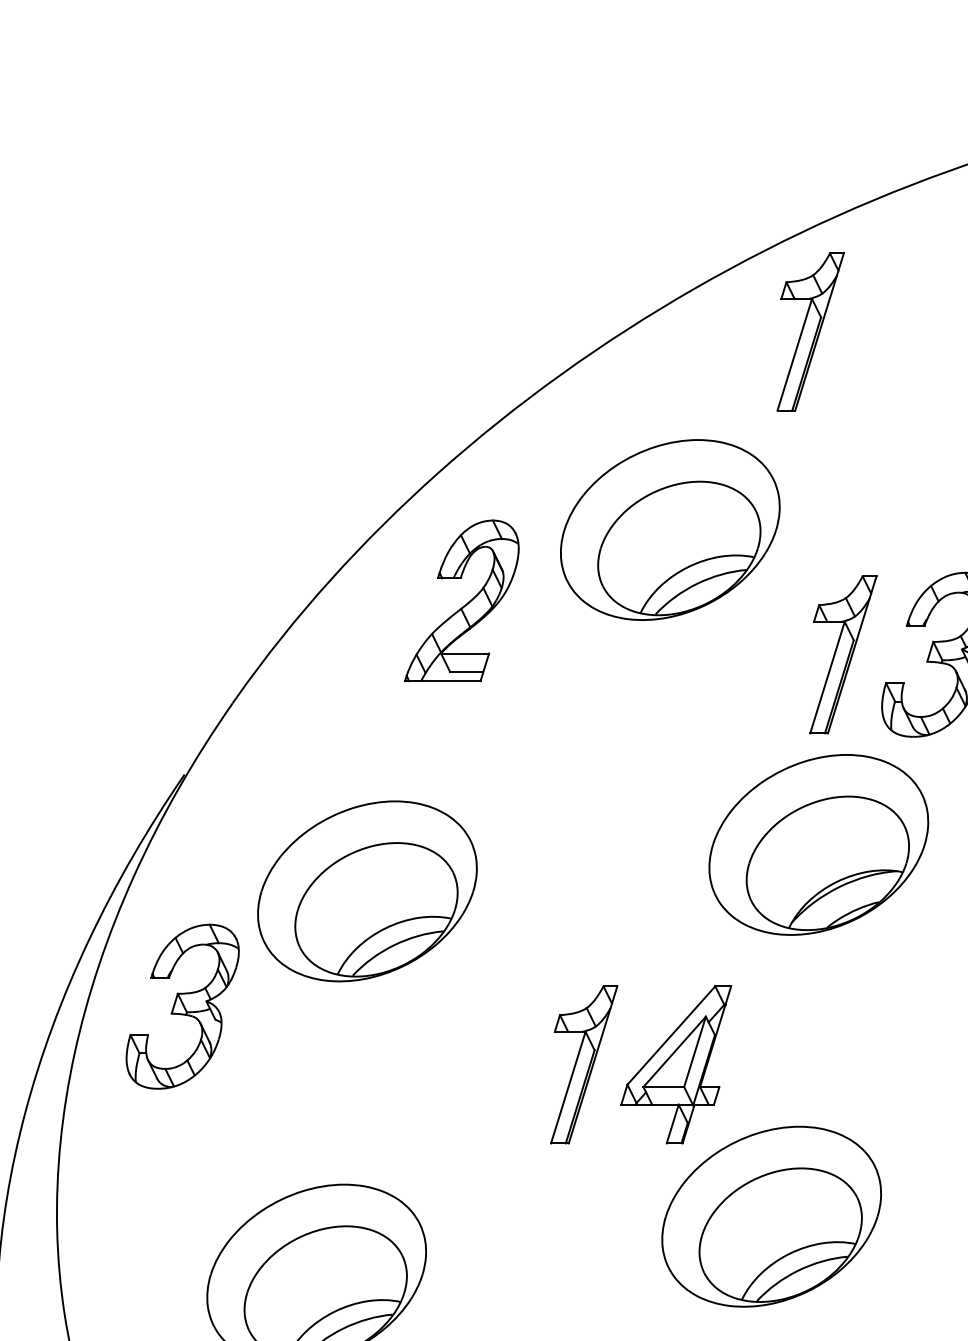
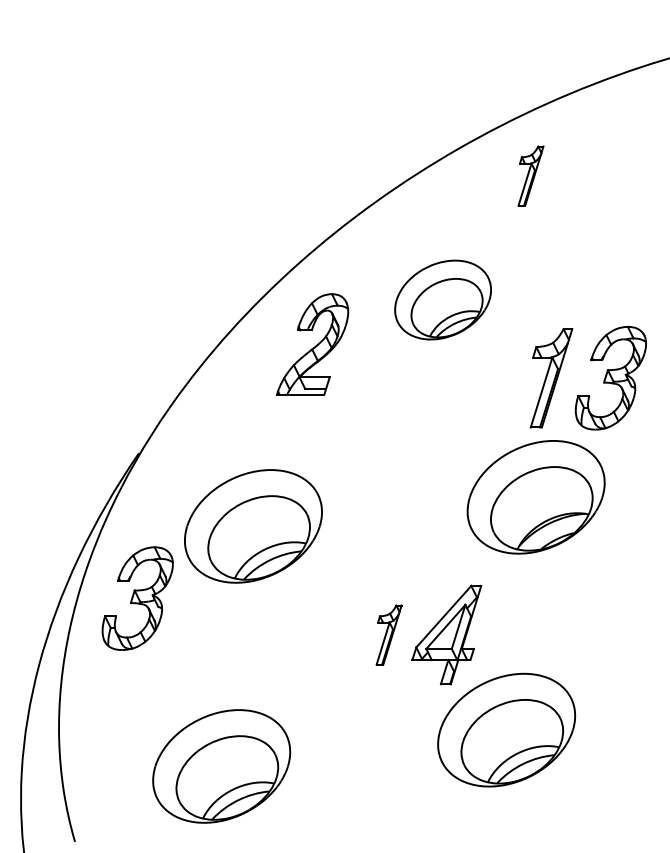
part: (809, 331) -> (530, 175), size x0.6
part: (669, 529) -> (442, 299), size x0.7
part: (583, 1063) -> (388, 634), size x0.6

